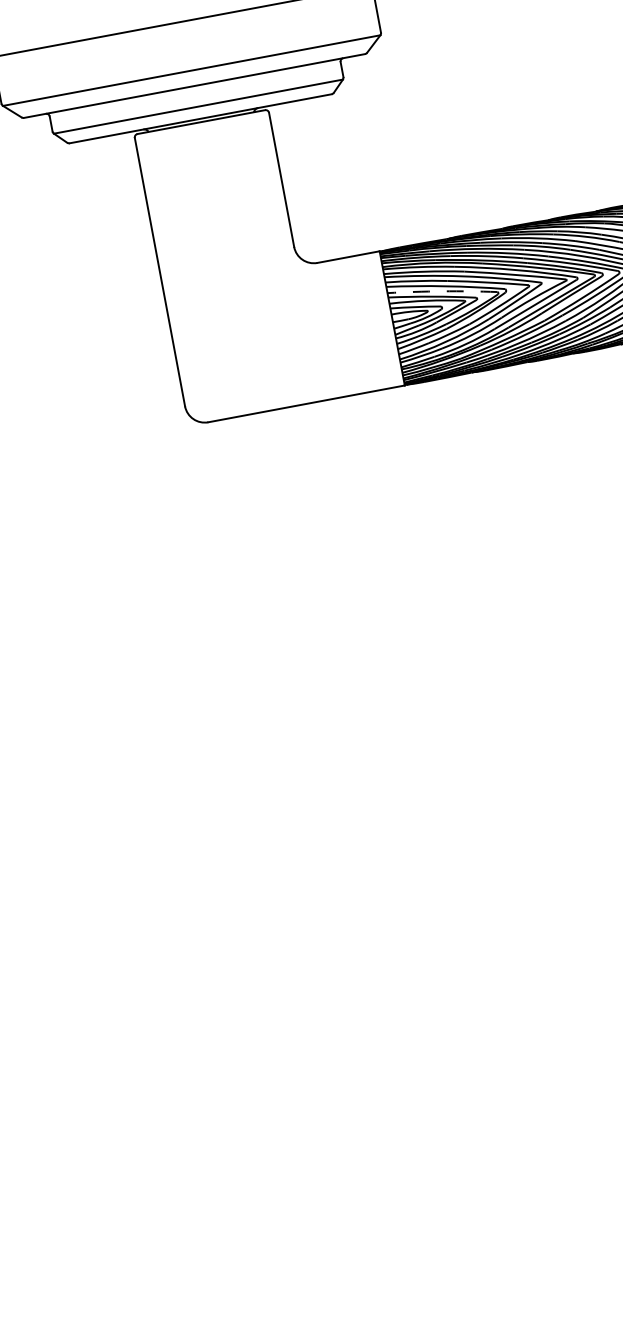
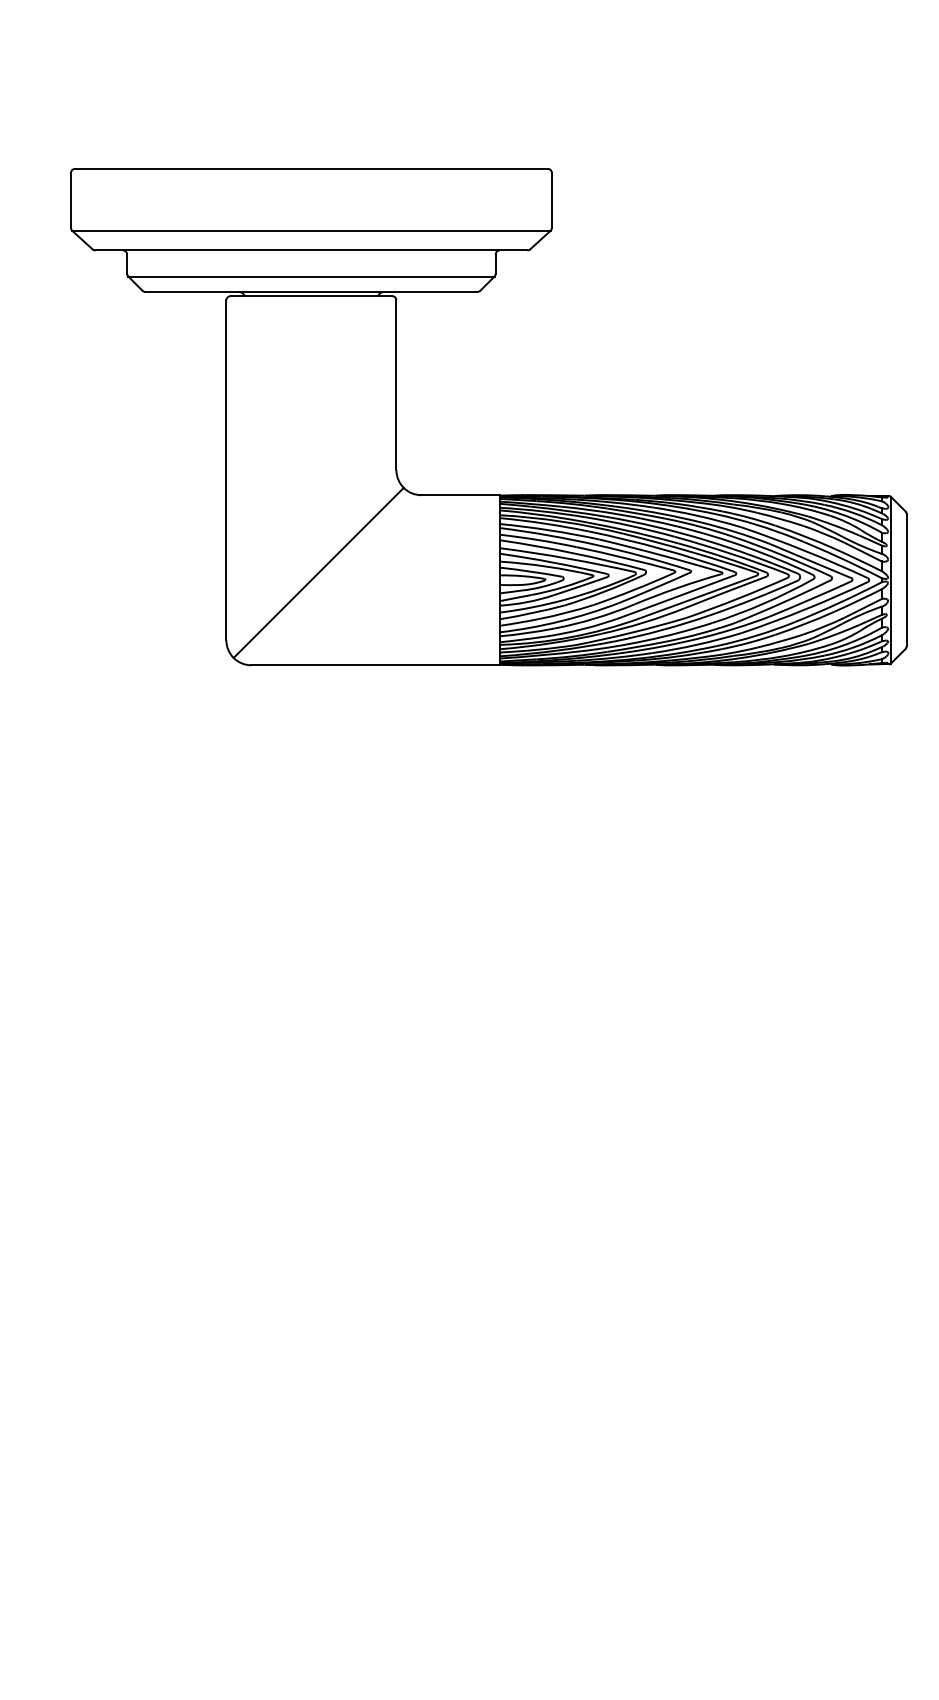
arc: (442, 291) -> (567, 558), dashed -> solid
line: (247, 339) -> (318, 572), added

